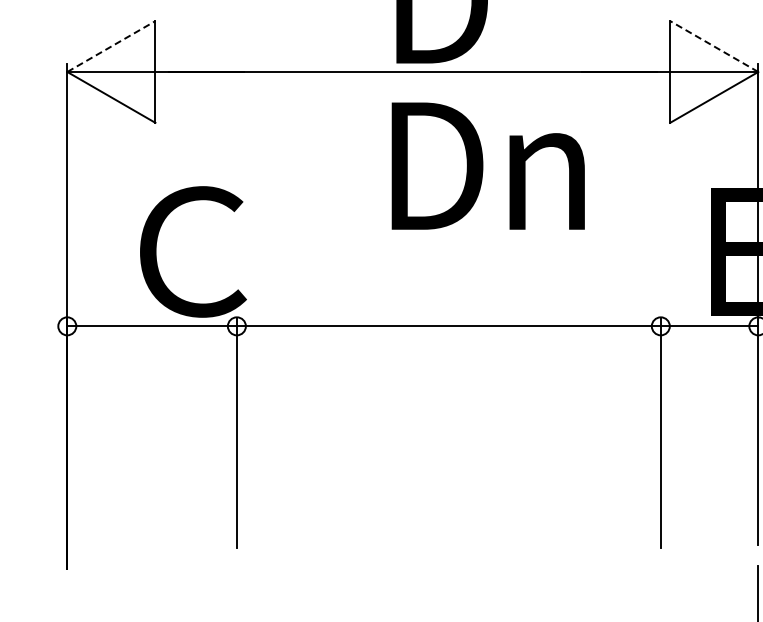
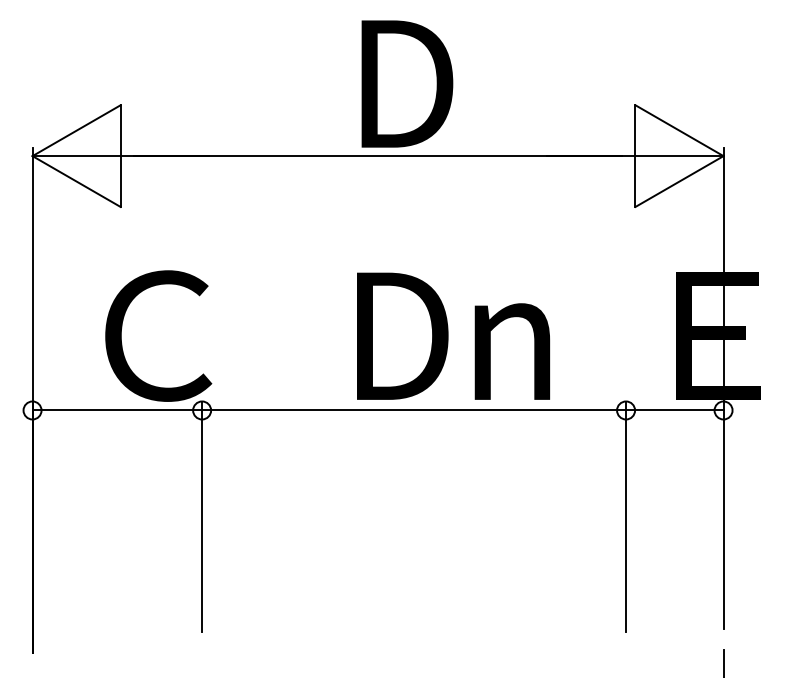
line: (111, 46) -> (76, 130), dashed -> solid
line: (714, 46) -> (679, 130), dashed -> solid
text: (488, 165) -> (453, 335), moved

